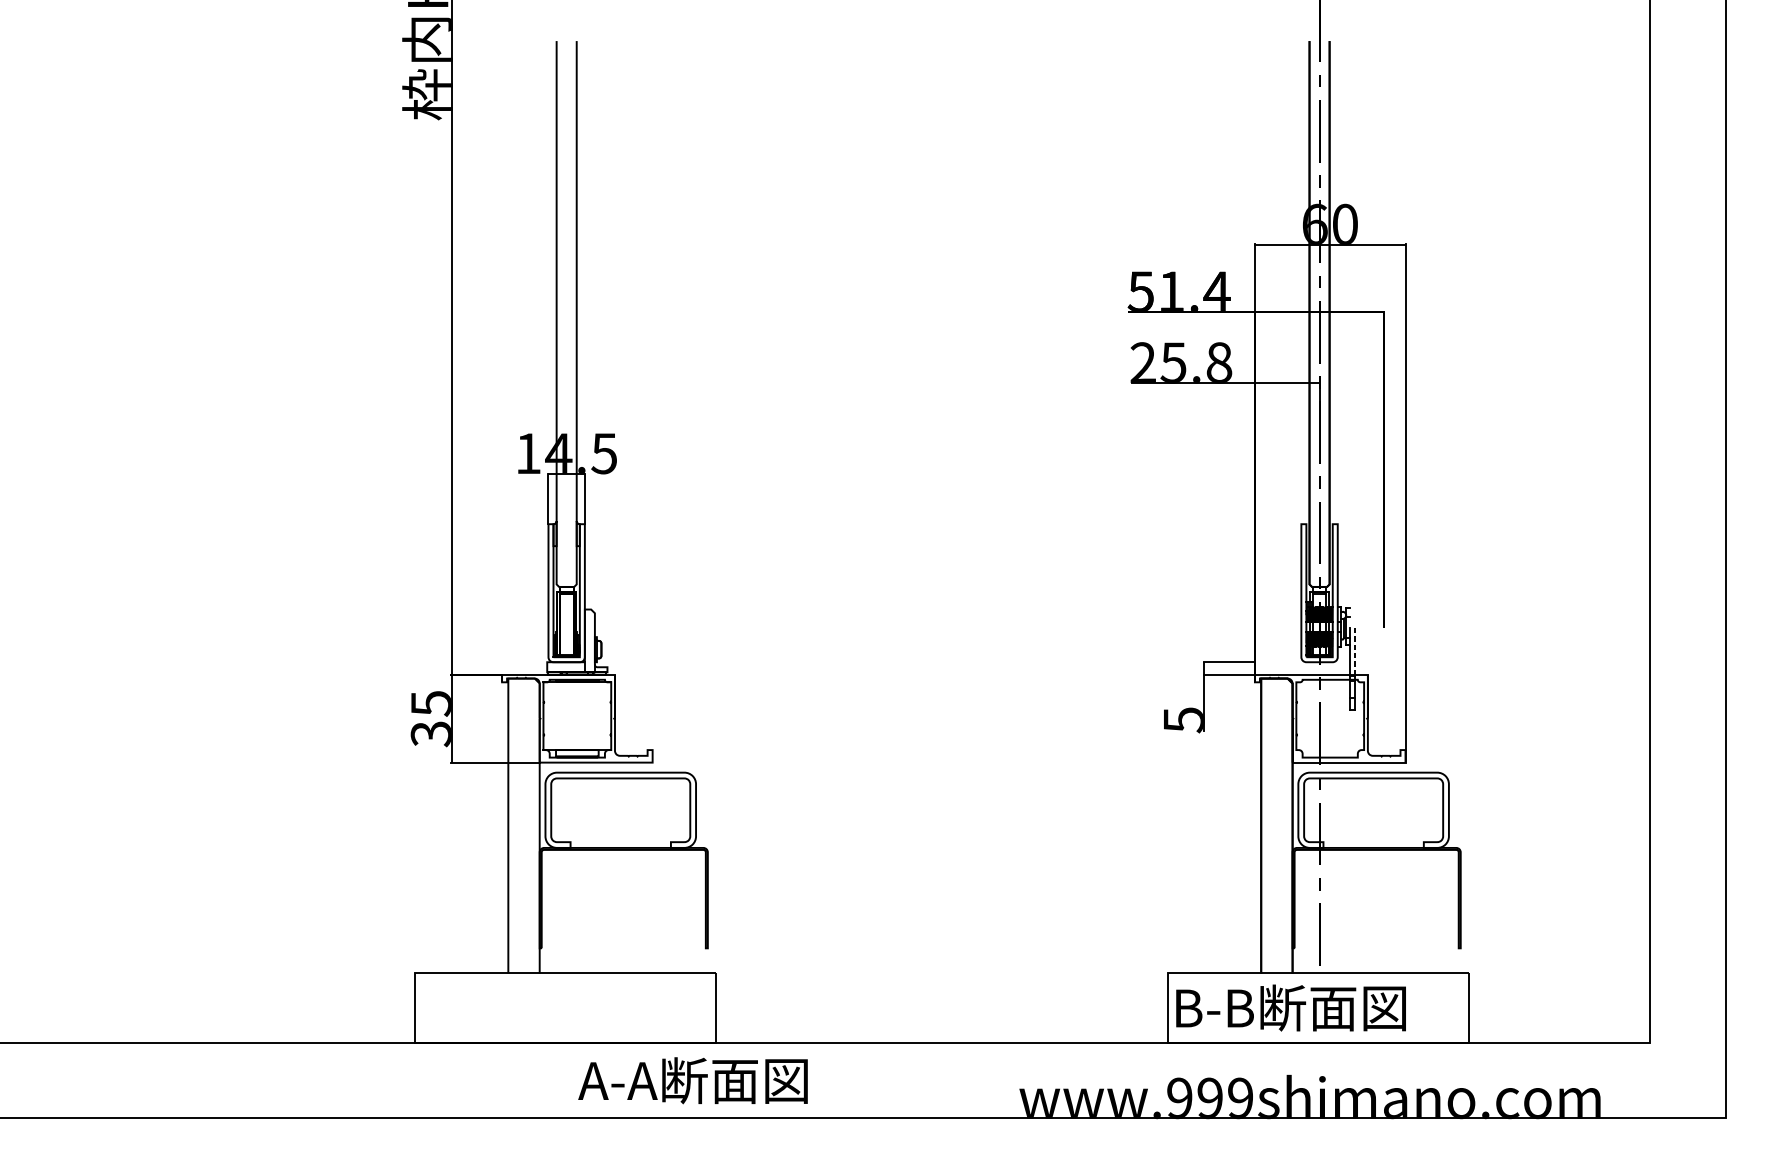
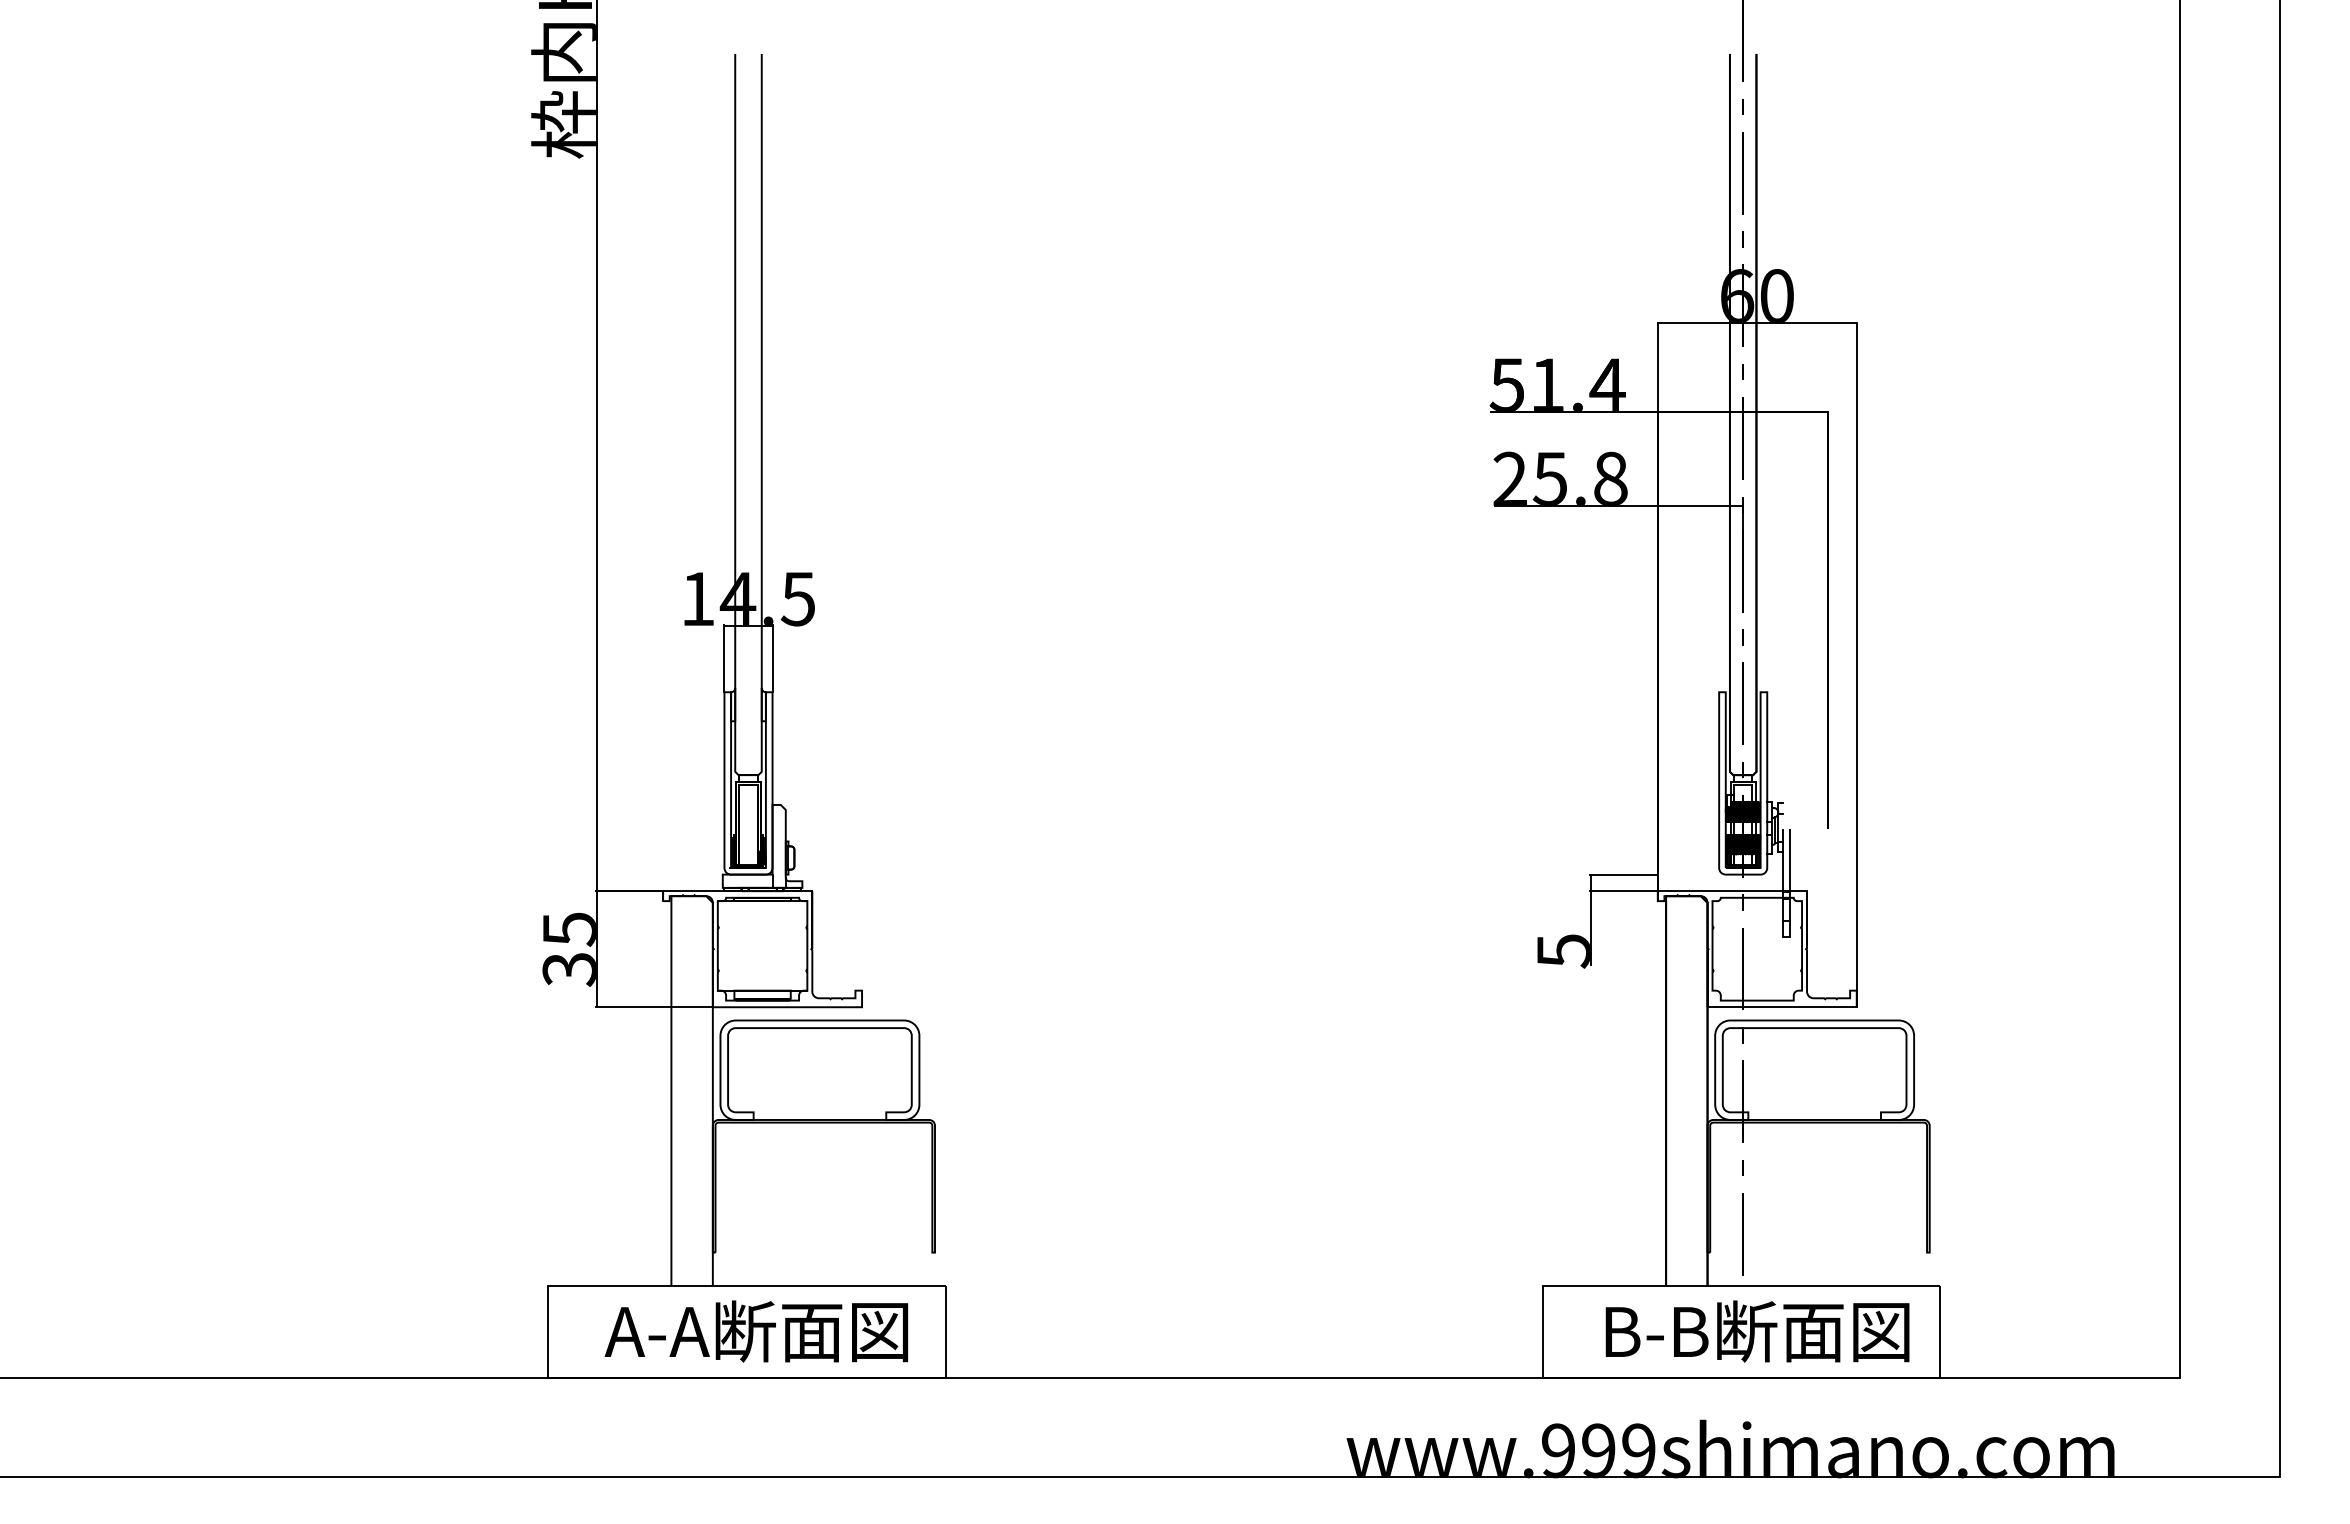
line: (1354, 652) -> (1789, 861), dashed -> solid
text: (1291, 1008) -> (1757, 1331), moved
text: (692, 1080) -> (755, 1331), moved

